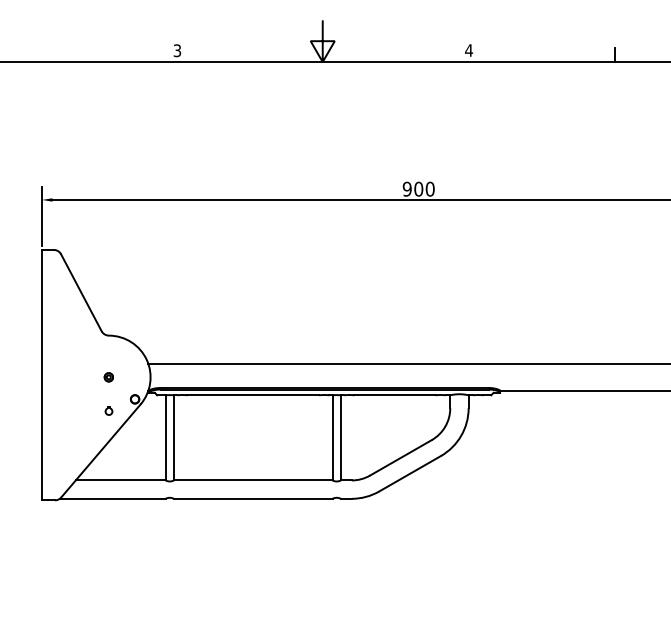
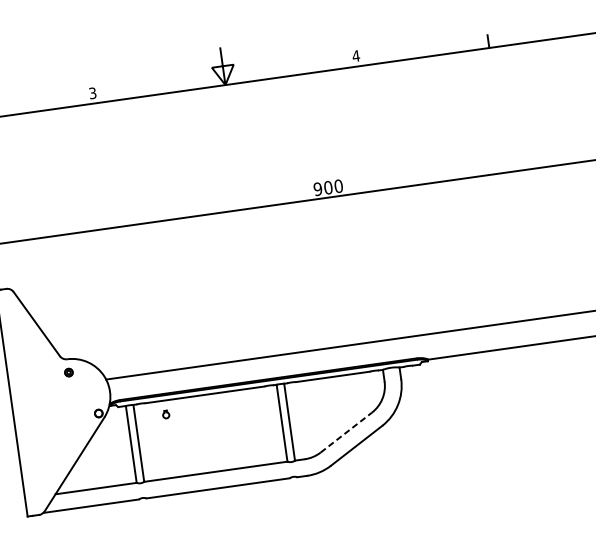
part: (108, 377) -> (68, 372), moved
part: (108, 410) -> (165, 414), moved
line: (400, 457) -> (345, 432), solid -> dashed

